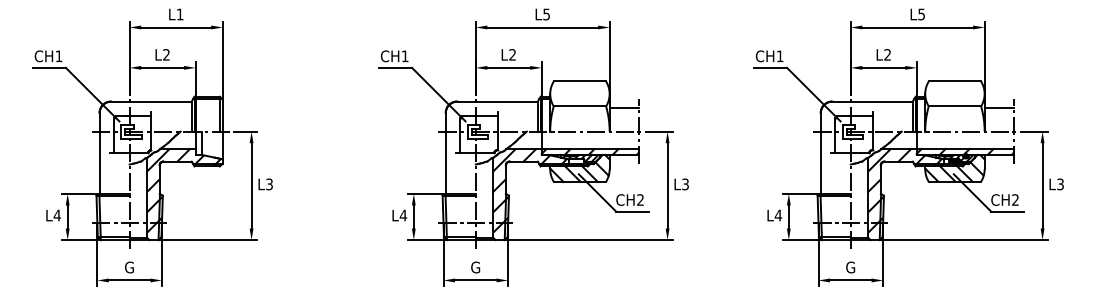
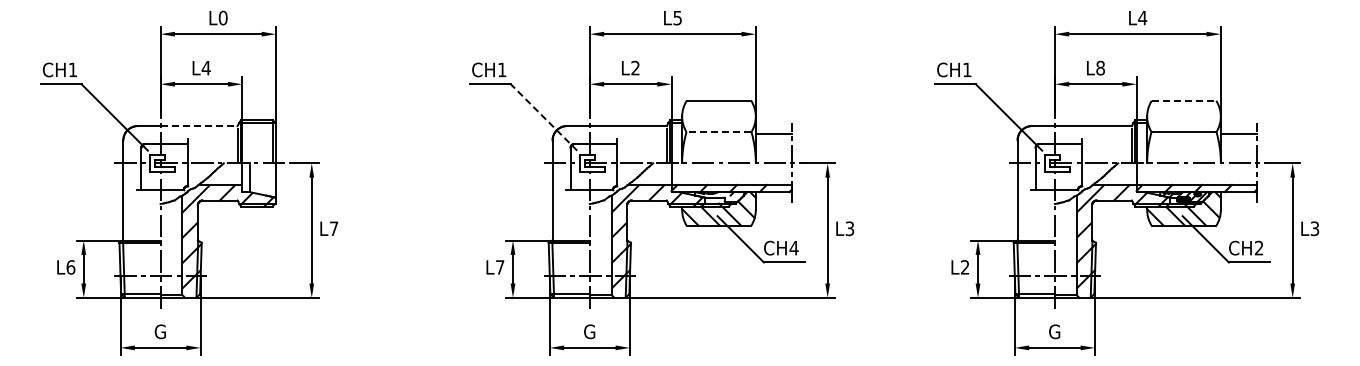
text: (179, 14) -> (222, 17), L1 -> L0
text: (921, 14) -> (1142, 18), L5 -> L4
text: (165, 54) -> (205, 67), L2 -> L4
text: (887, 54) -> (1100, 67), L2 -> L8
line: (955, 80) -> (1184, 100), solid -> dashed
line: (439, 94) -> (544, 117), solid -> dashed
line: (161, 101) -> (199, 126), solid -> dashed
line: (579, 106) -> (718, 132), solid -> dashed
hatch: (580, 158) -> (719, 196), removed
text: (269, 184) -> (333, 228), L3 -> L7
text: (640, 199) -> (793, 247), CH2 -> CH4
text: (56, 215) -> (70, 267), L4 -> L6
text: (402, 215) -> (499, 267), L4 -> L7
text: (777, 215) -> (964, 267), L4 -> L2

